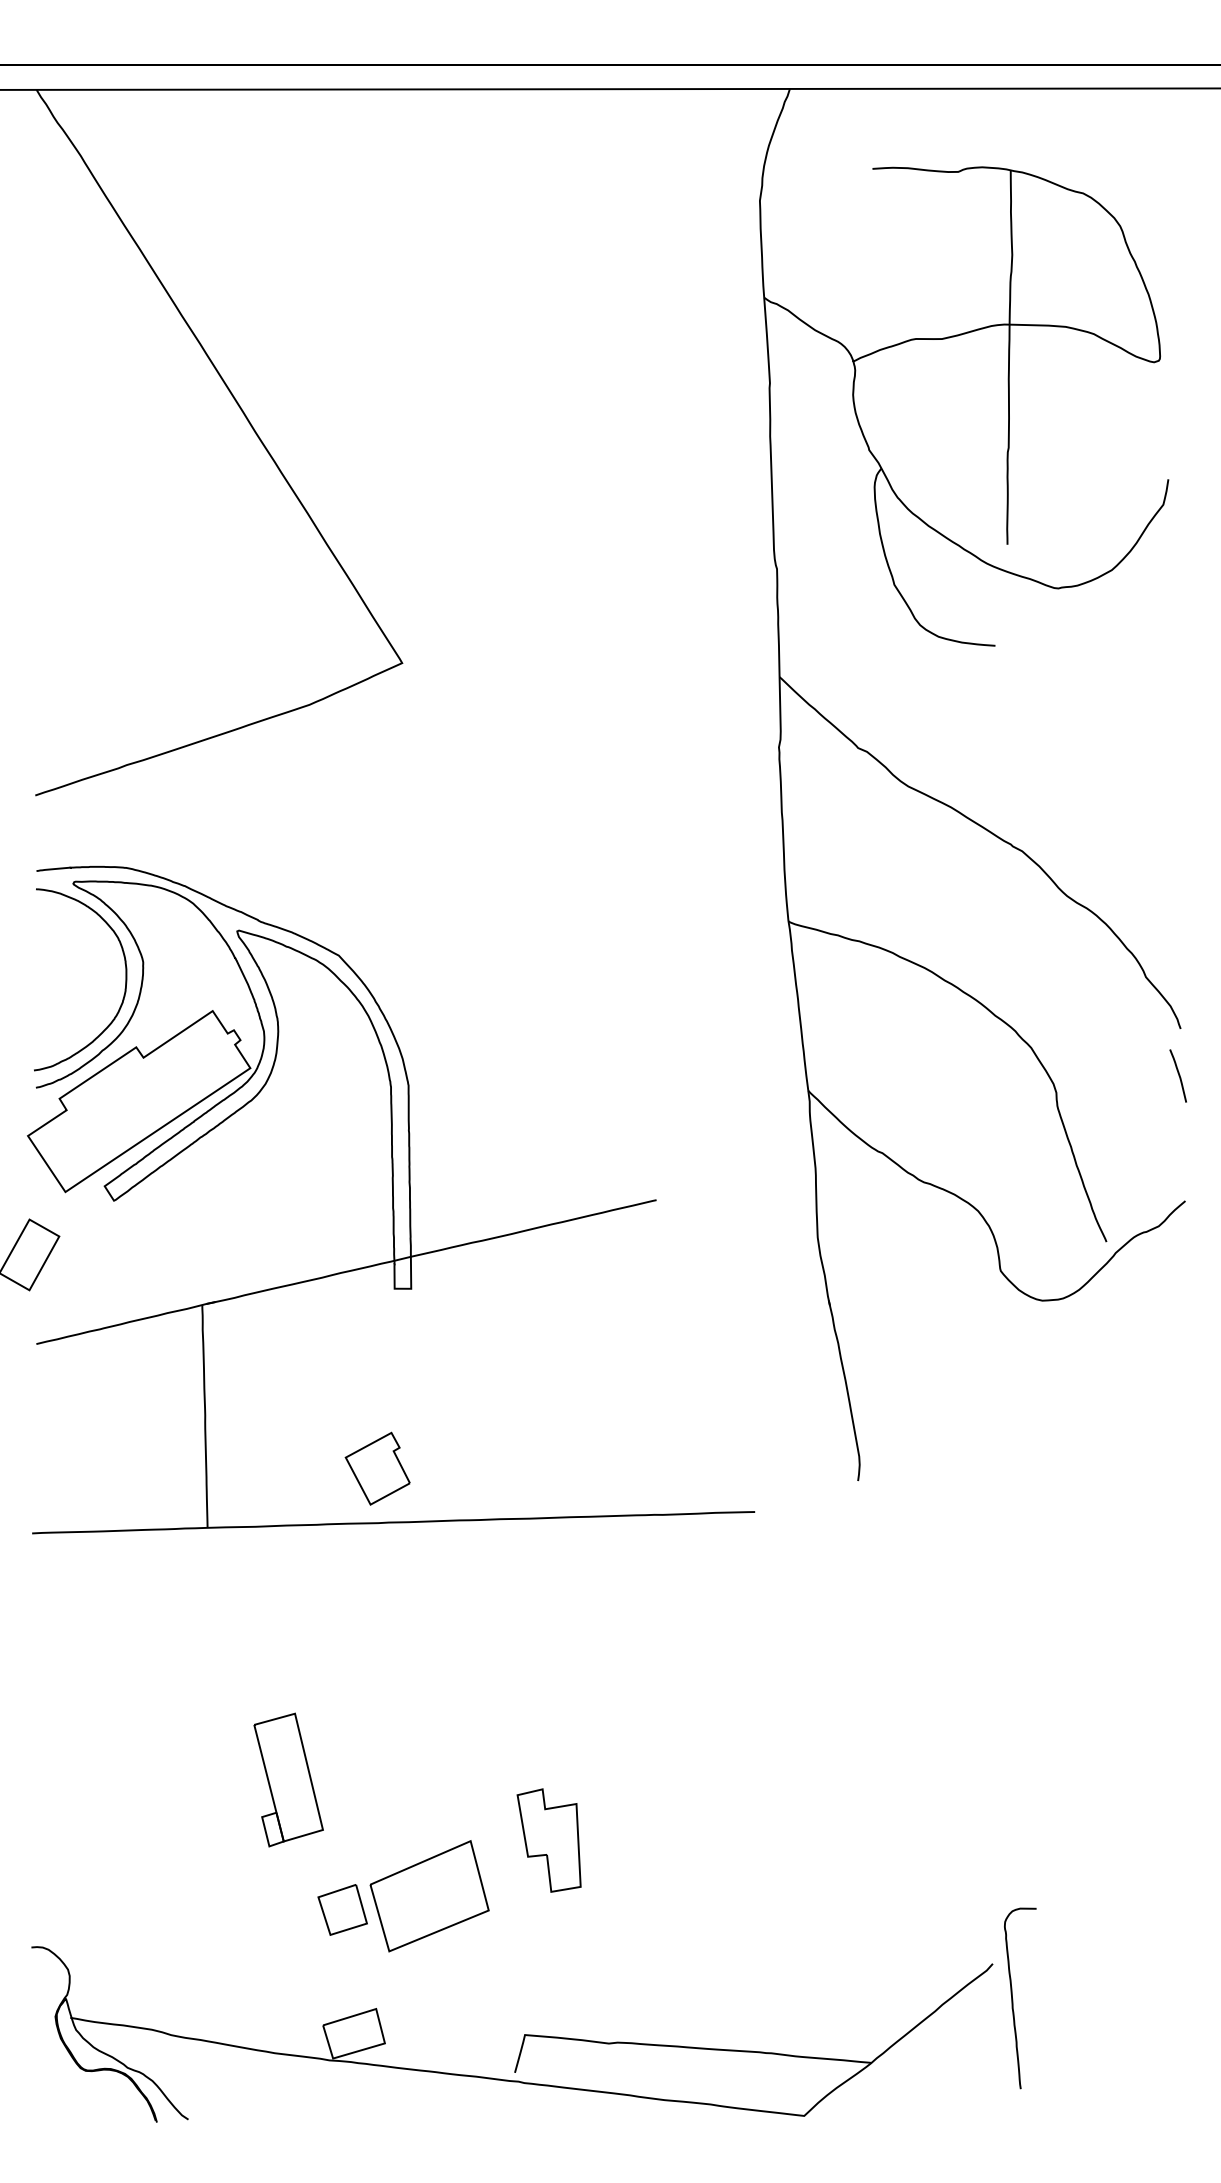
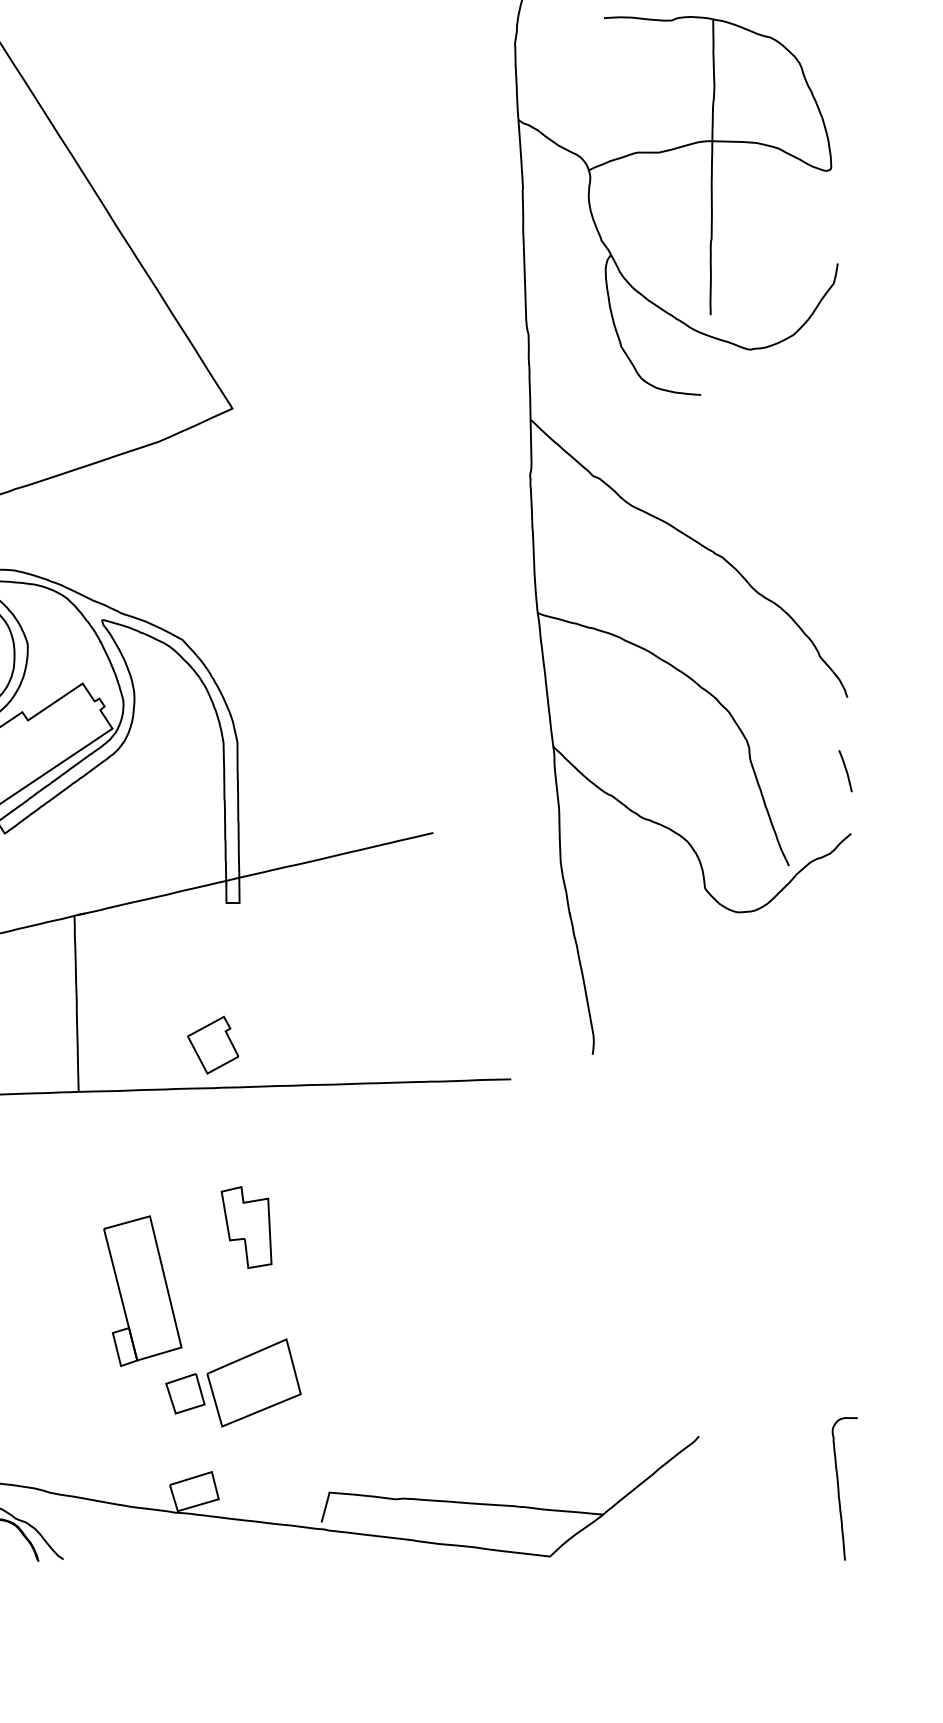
curve: (1178, 1075) -> (845, 770), moved
part: (288, 1779) -> (142, 1290), size x1.43
part: (548, 1840) -> (246, 1227), moved
curve: (1013, 1999) -> (839, 1489), moved

